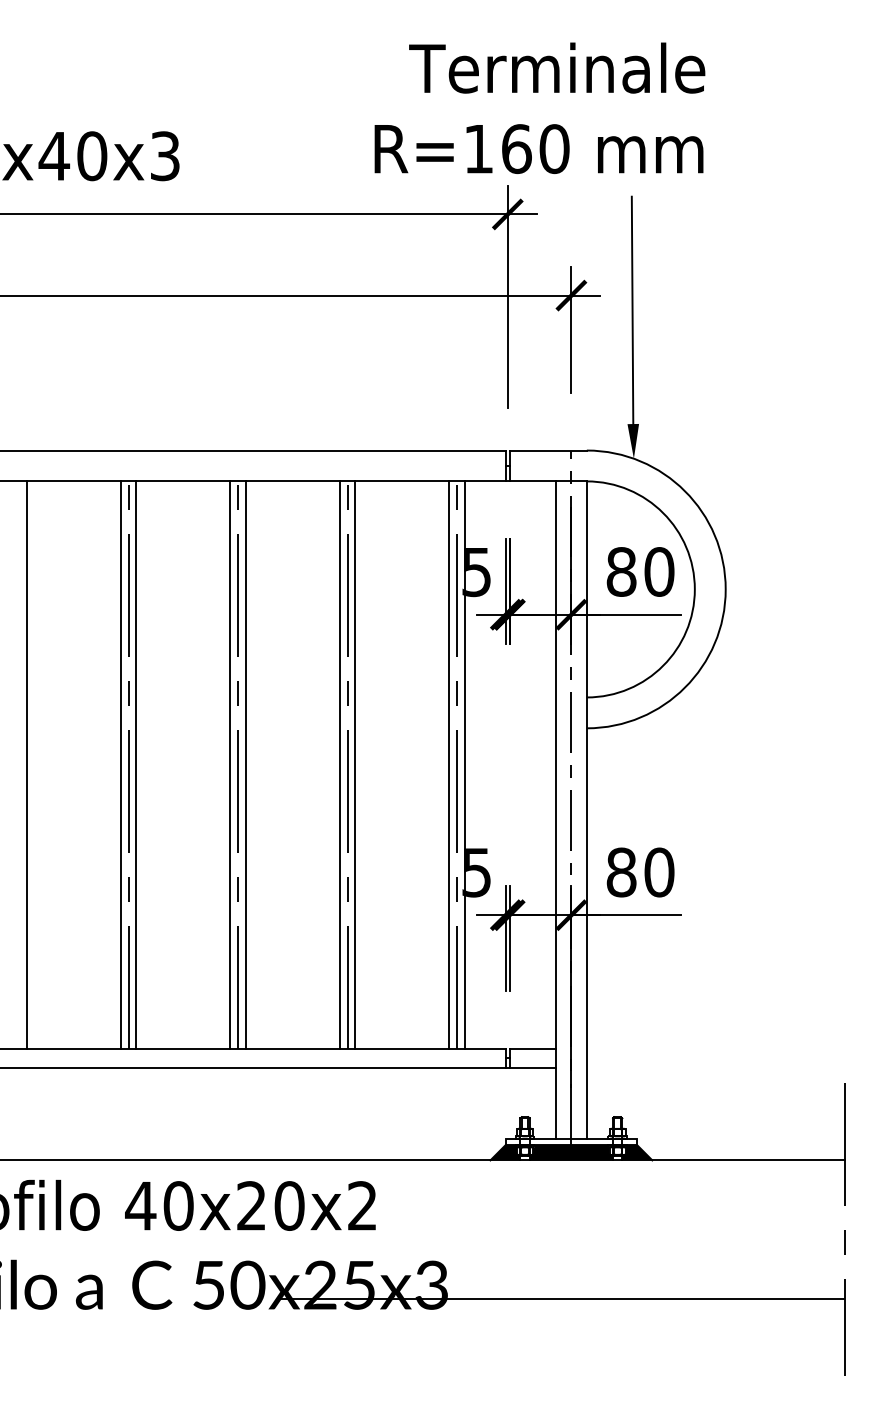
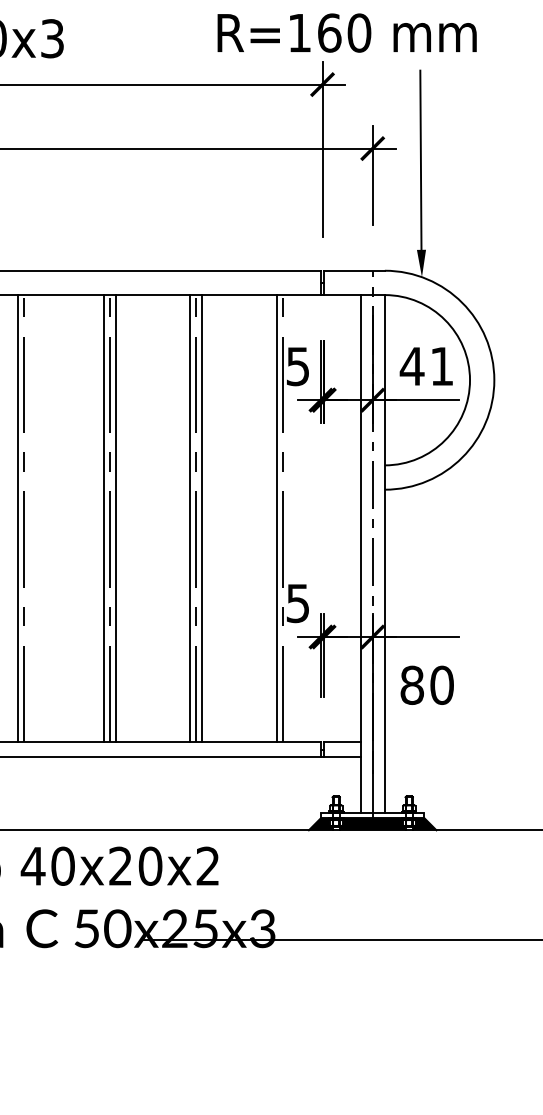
text: (639, 571) -> (426, 366), 80 -> 41
line: (136, 764) -> (29, 518), removed
line: (464, 764) -> (288, 518), removed
text: (640, 872) -> (427, 685), moved

